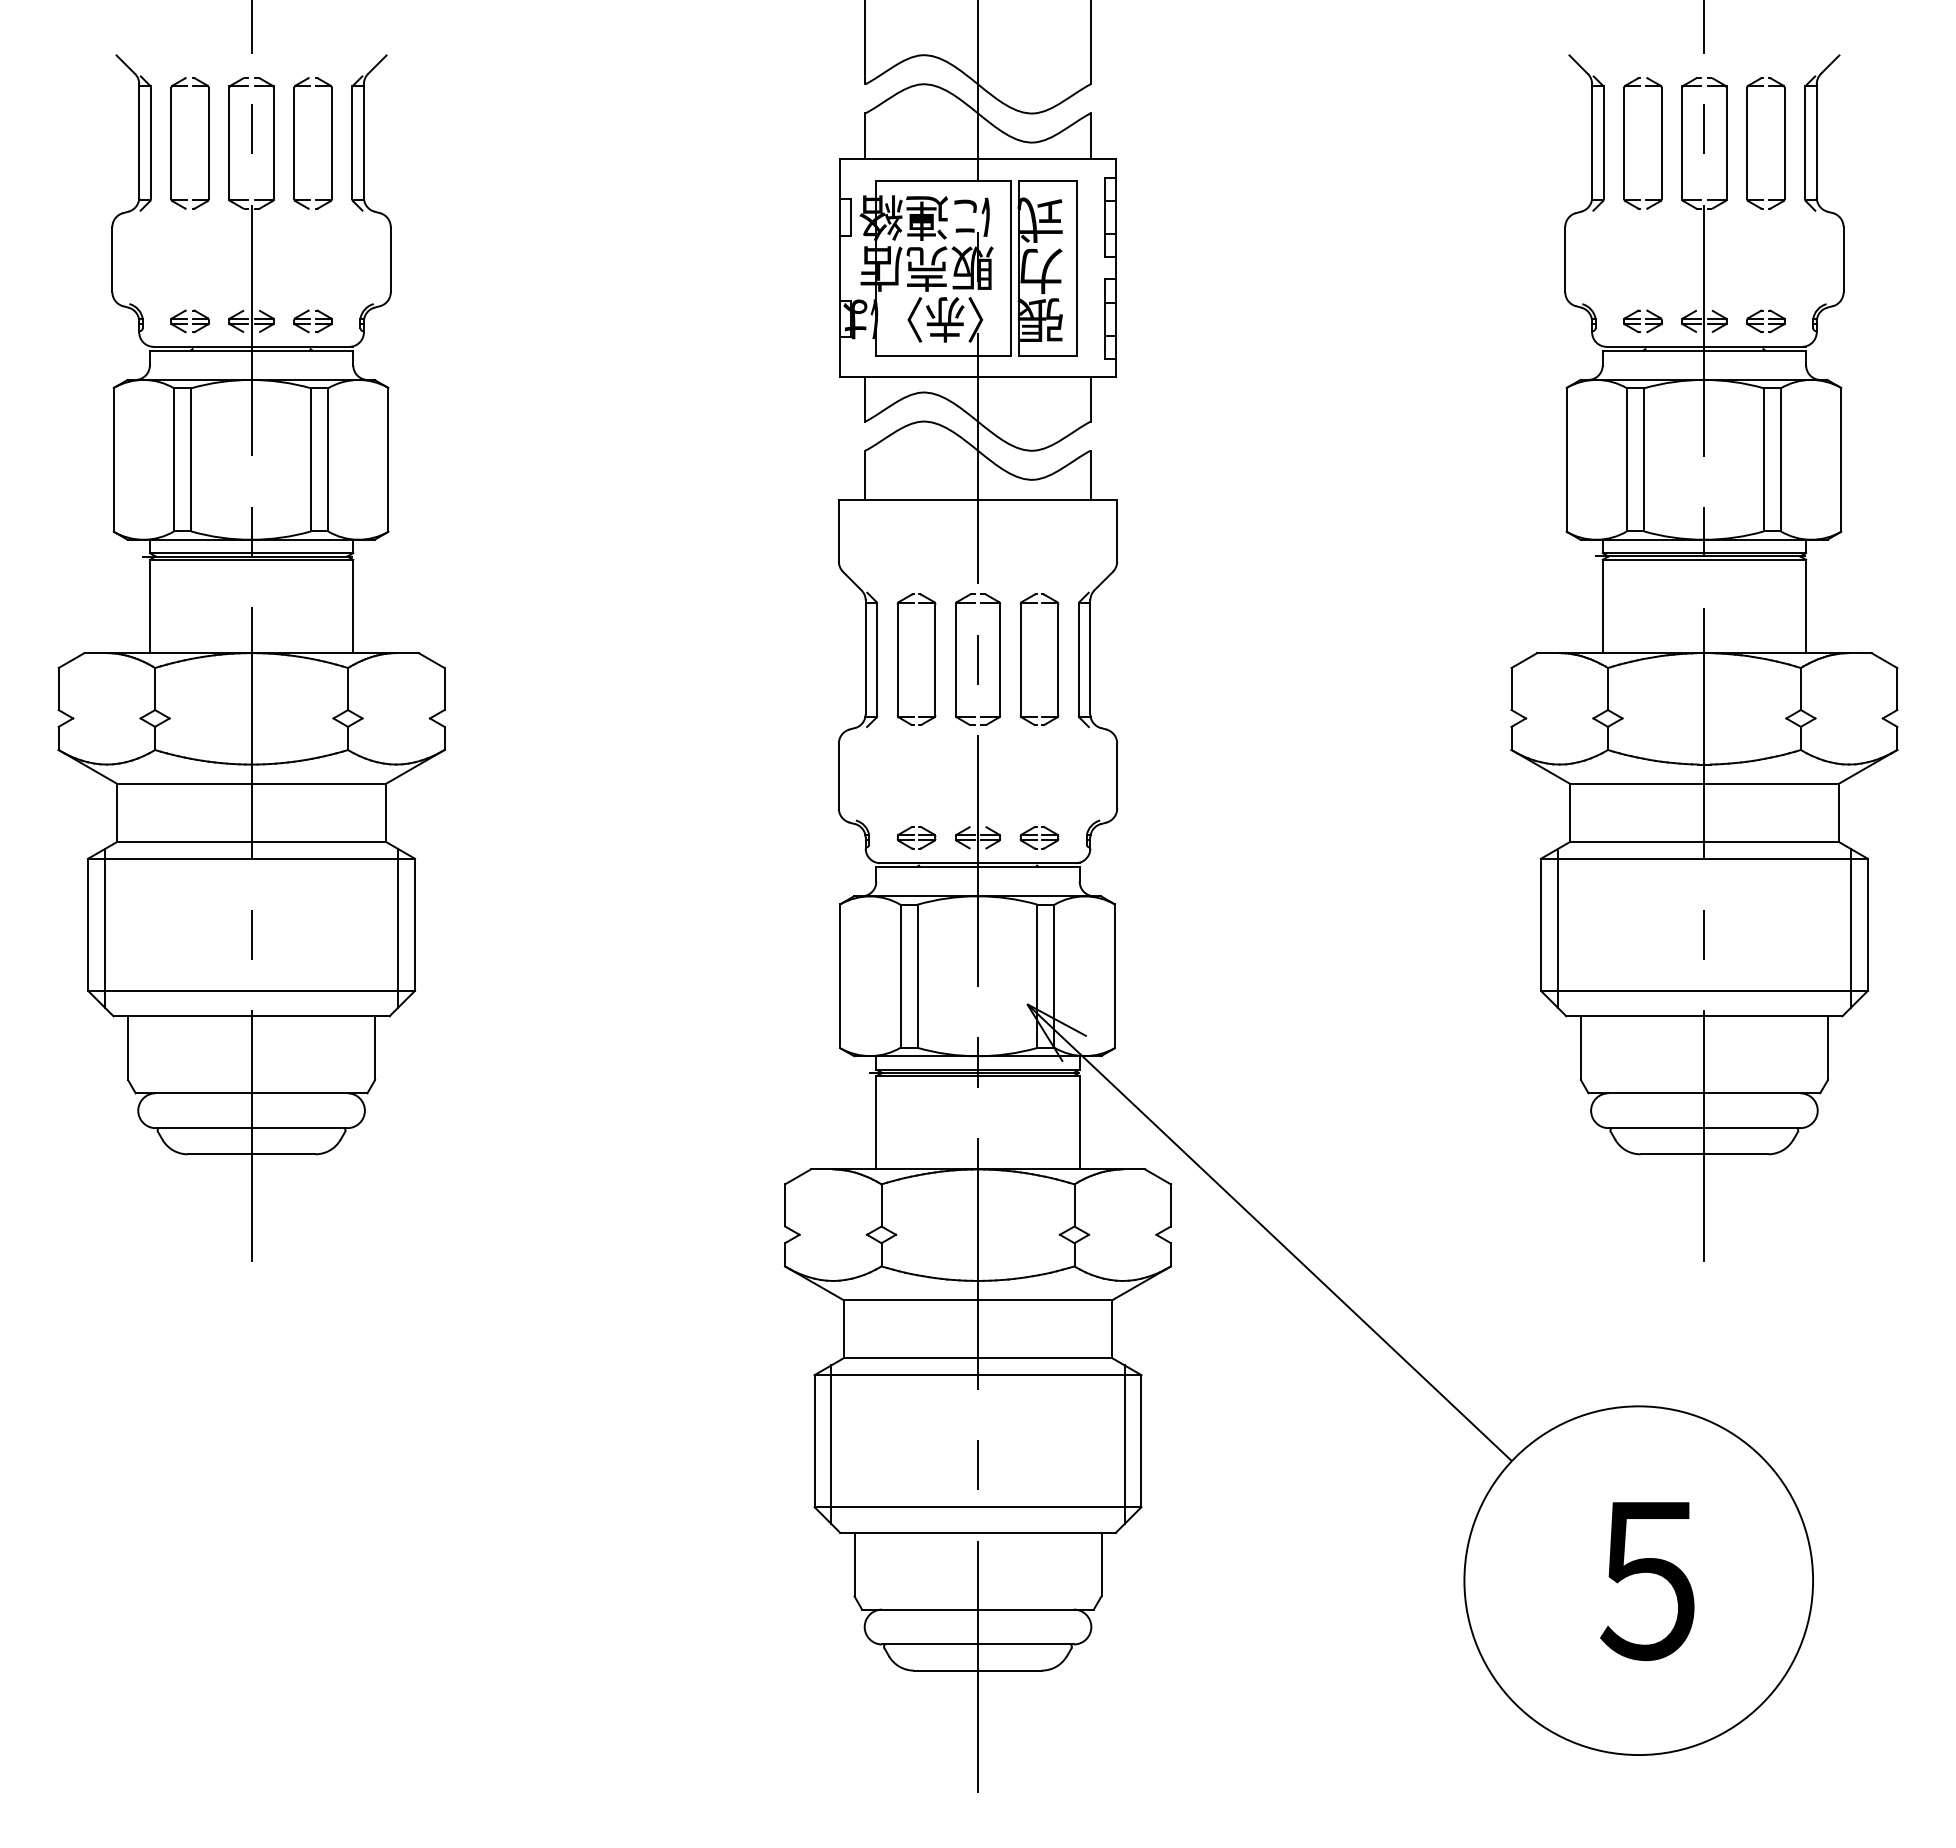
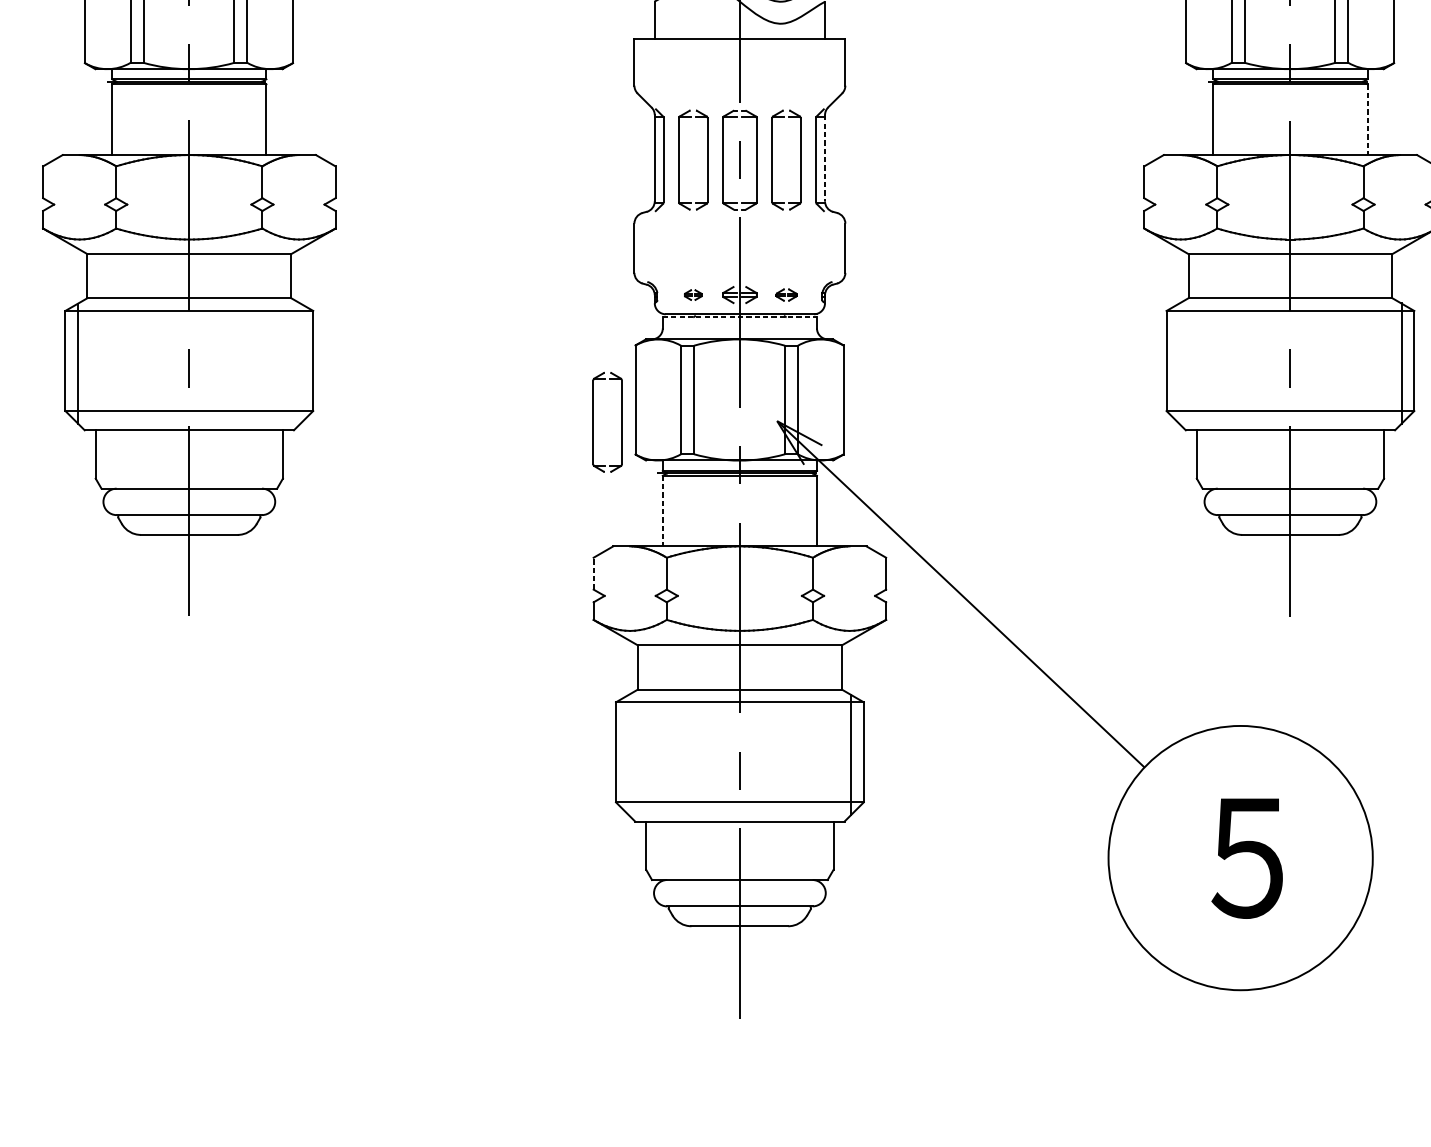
line: (1806, 606) -> (1367, 119), solid -> dashed
line: (1090, 657) -> (825, 158), solid -> dashed
part: (916, 837) -> (693, 294), size x0.6
part: (1039, 837) -> (786, 294), size x0.7
line: (978, 867) -> (740, 317), solid -> dashed
line: (398, 927) -> (300, 363), removed
line: (1557, 927) -> (1179, 363), removed
part: (785, 1005) -> (593, 422), added
line: (876, 1122) -> (662, 510), solid -> dashed
line: (785, 1204) -> (593, 572), solid -> dashed
line: (831, 1444) -> (628, 754), removed

